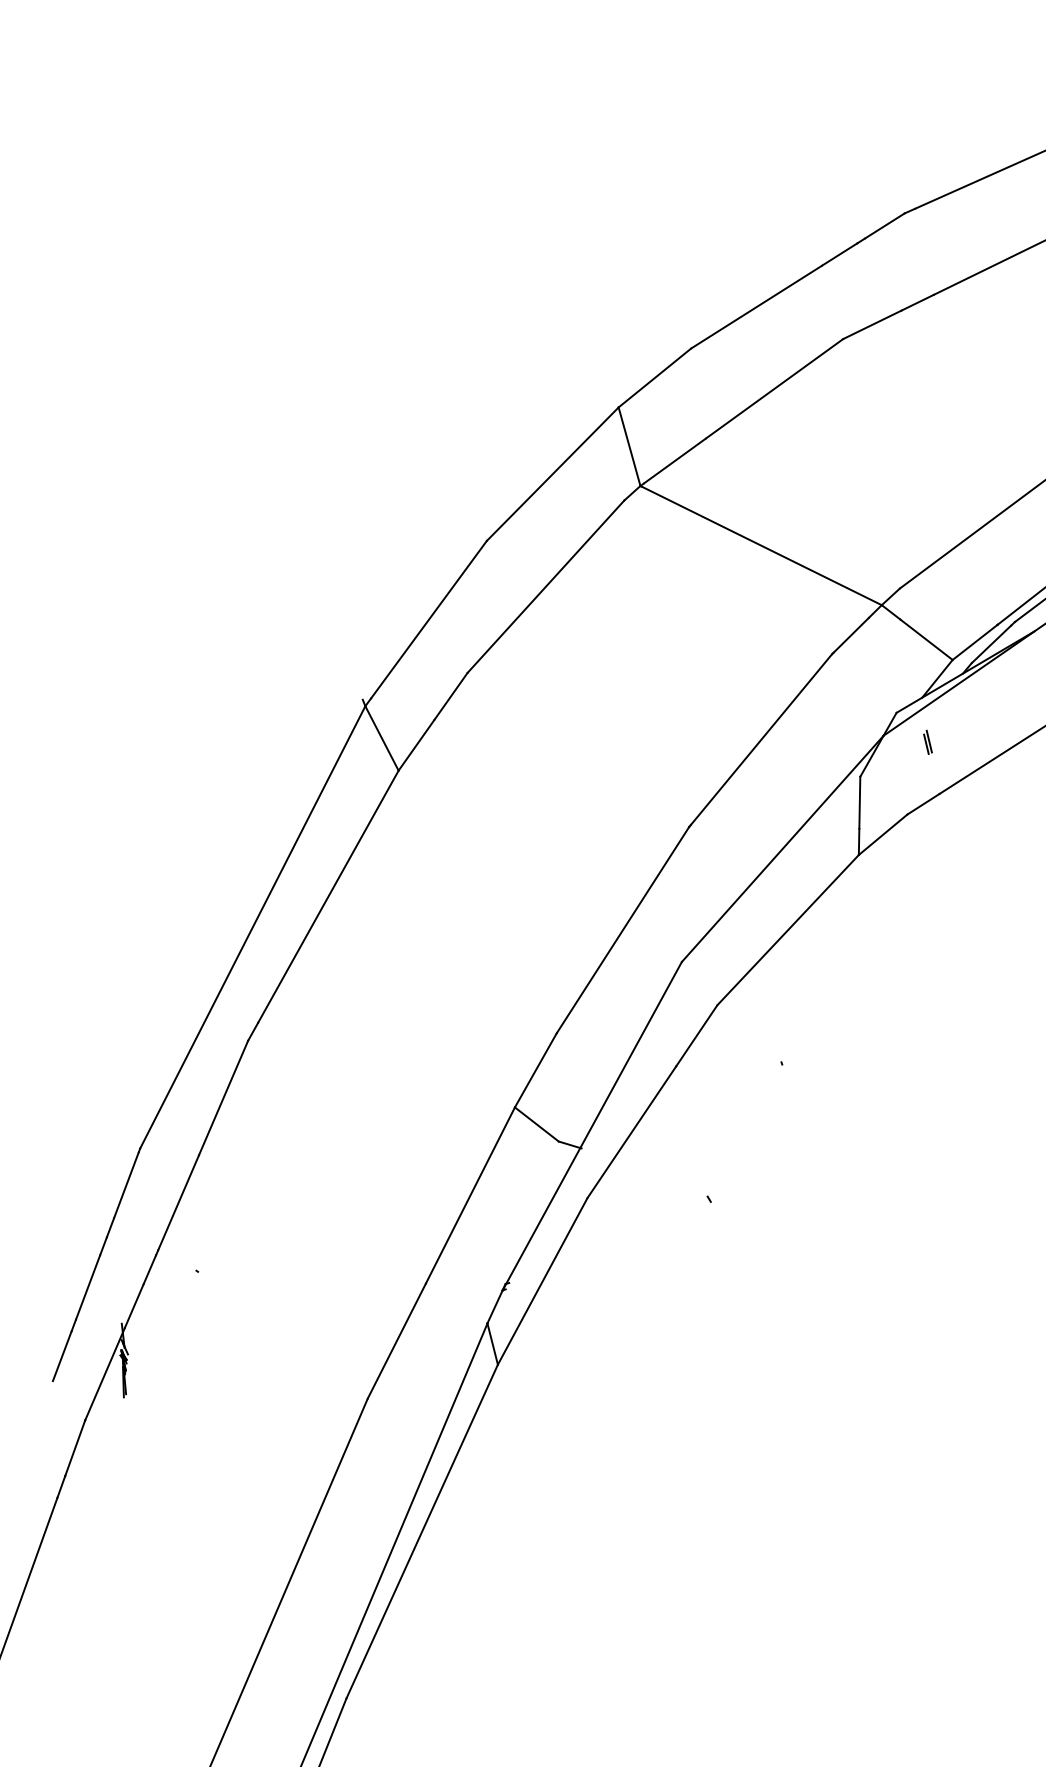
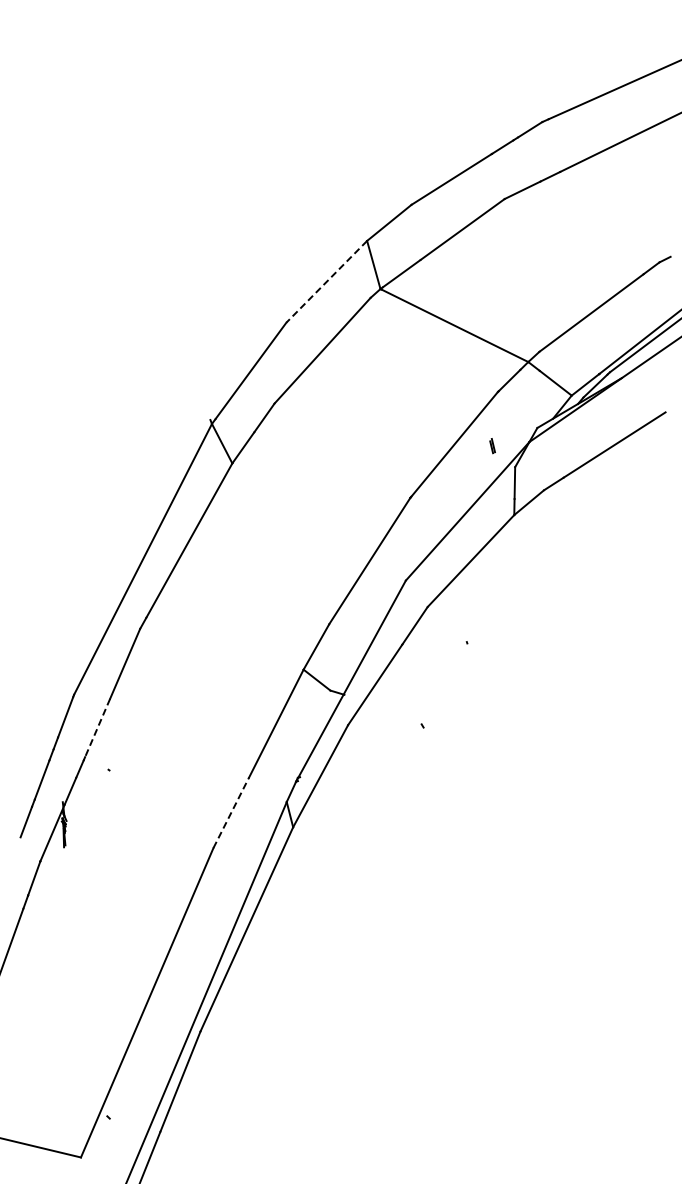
line: (552, 475) -> (326, 282), solid -> dashed
part: (927, 743) -> (492, 446), moved
line: (178, 1203) -> (97, 728), solid -> dashed
line: (397, 1340) -> (231, 812), solid -> dashed

